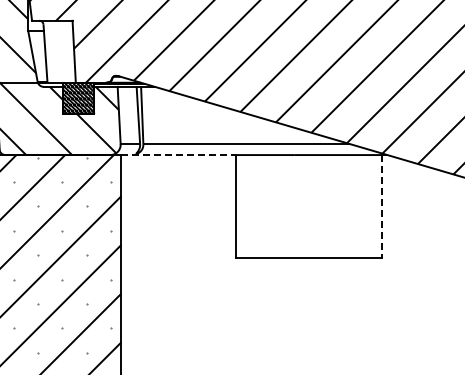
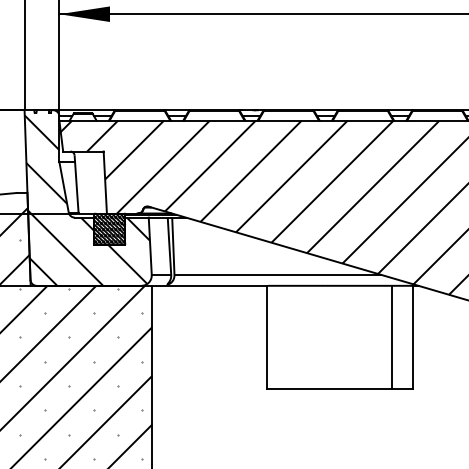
line: (179, 154) -> (210, 285), dashed -> solid
line: (361, 206) -> (392, 337), added
line: (382, 206) -> (413, 337), dashed -> solid

